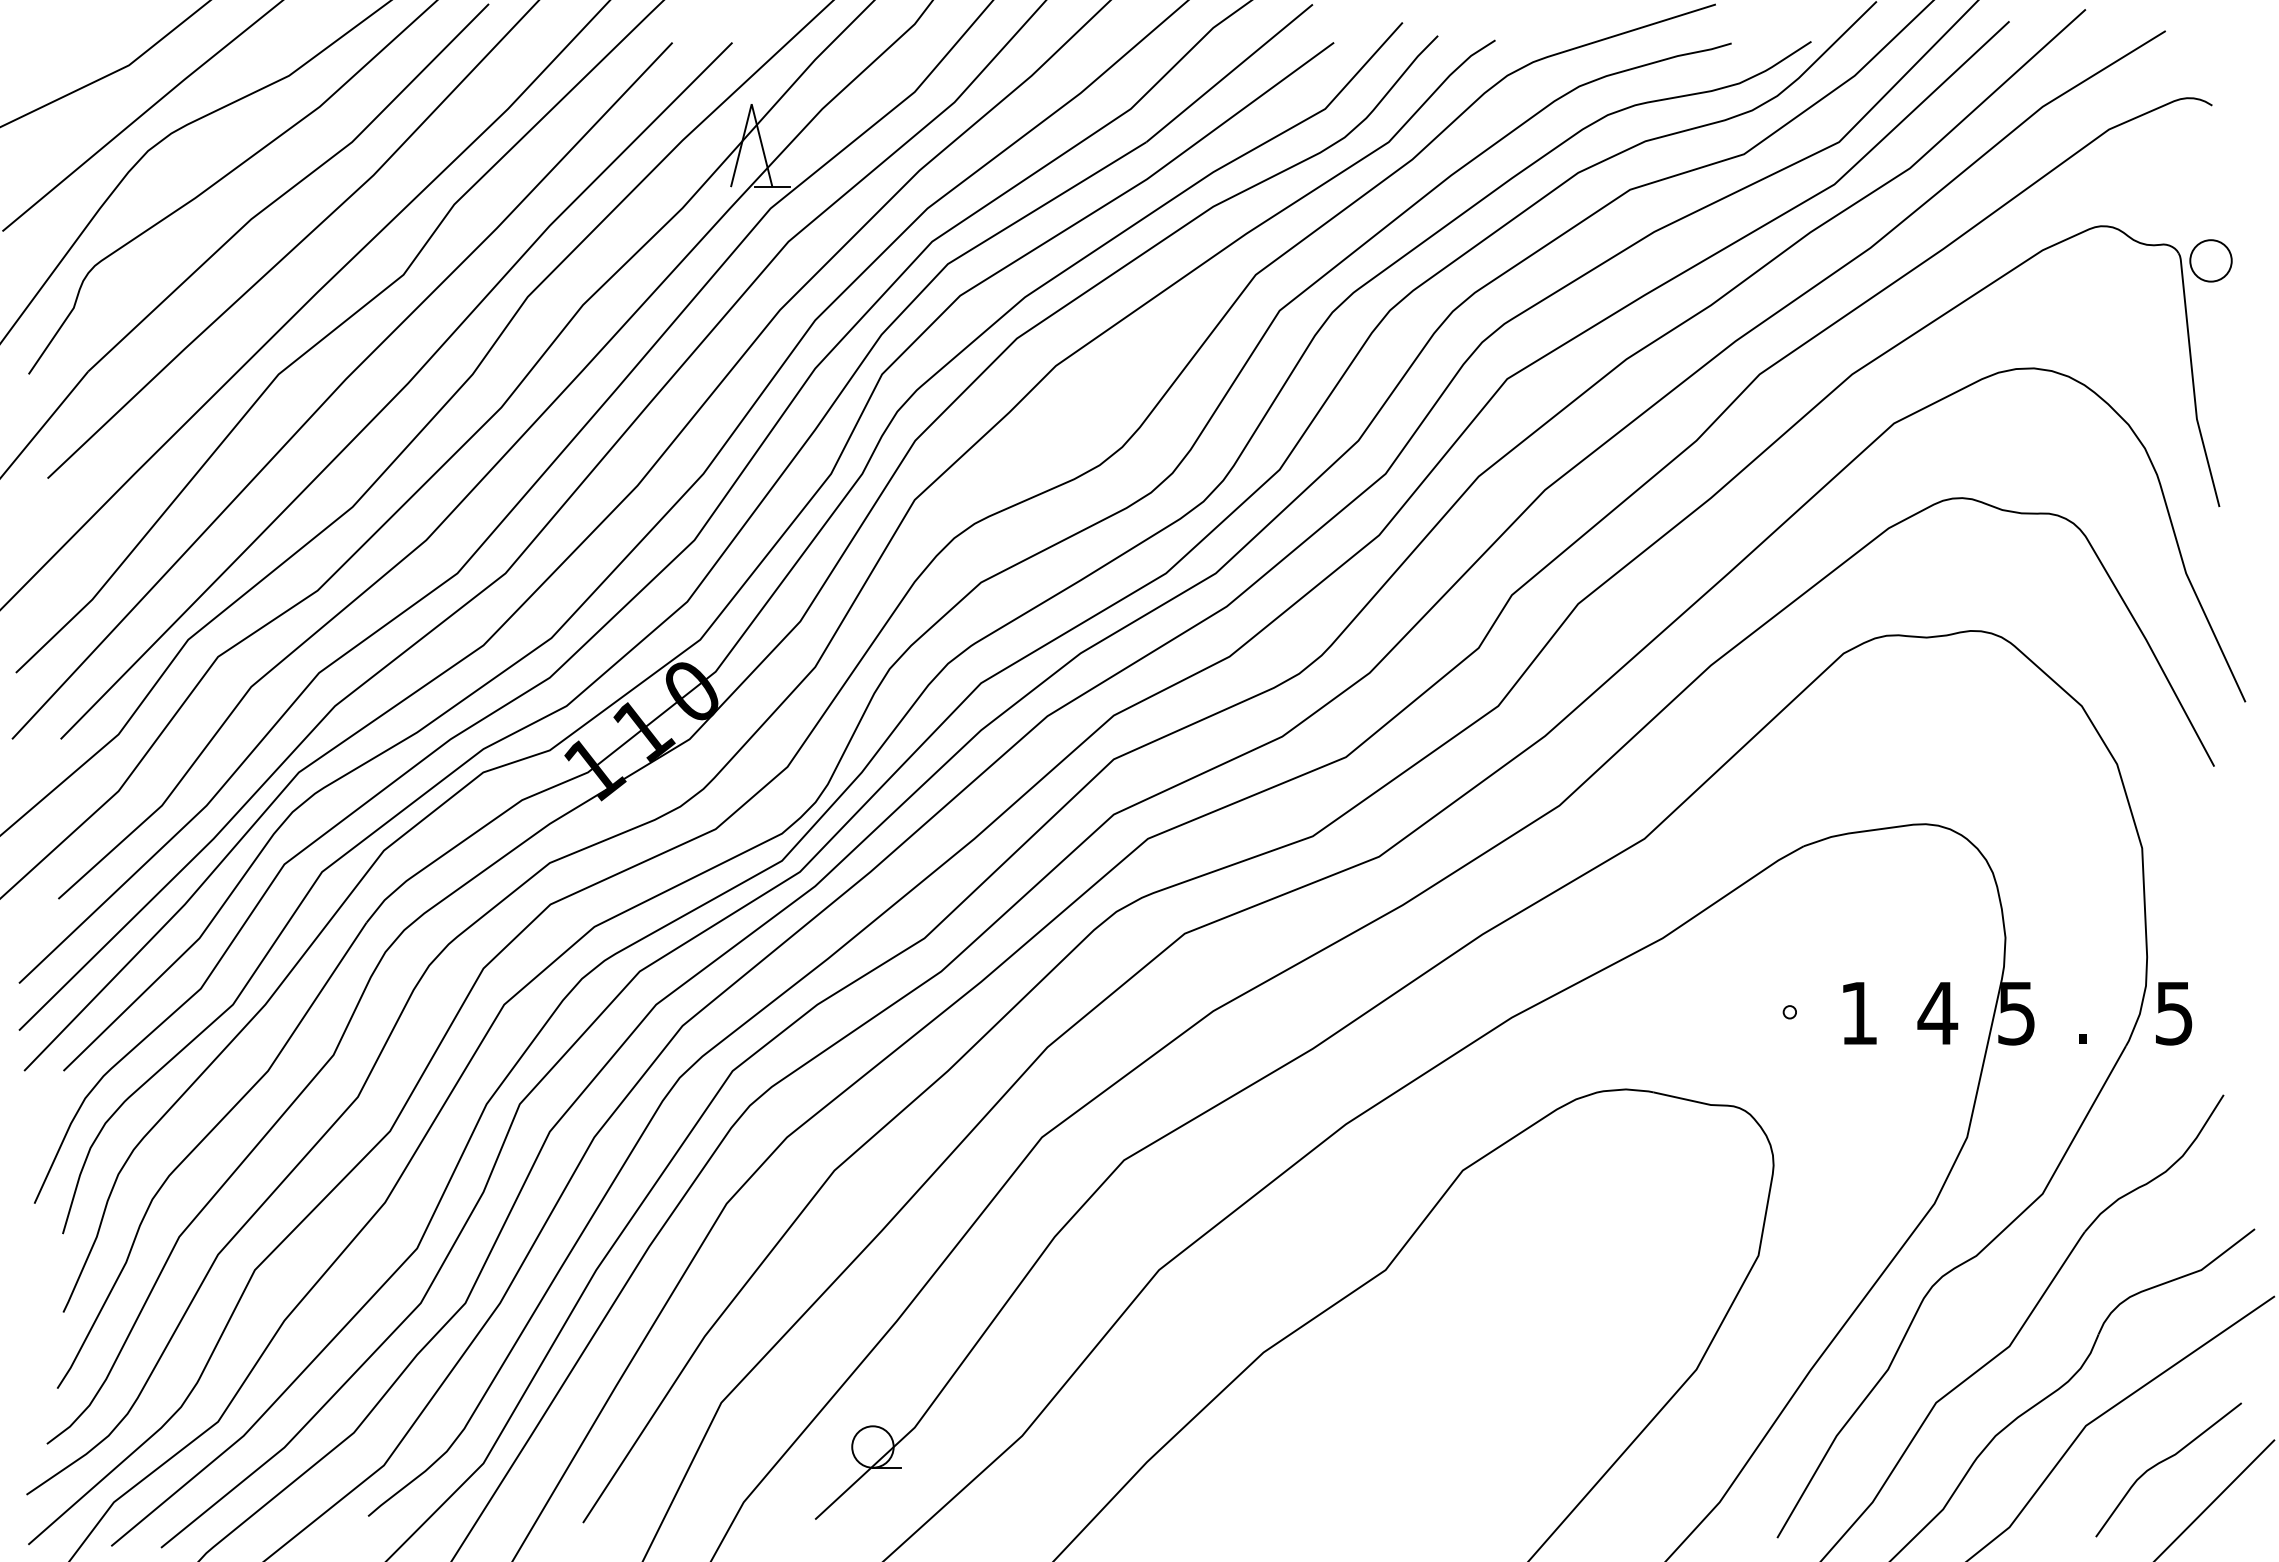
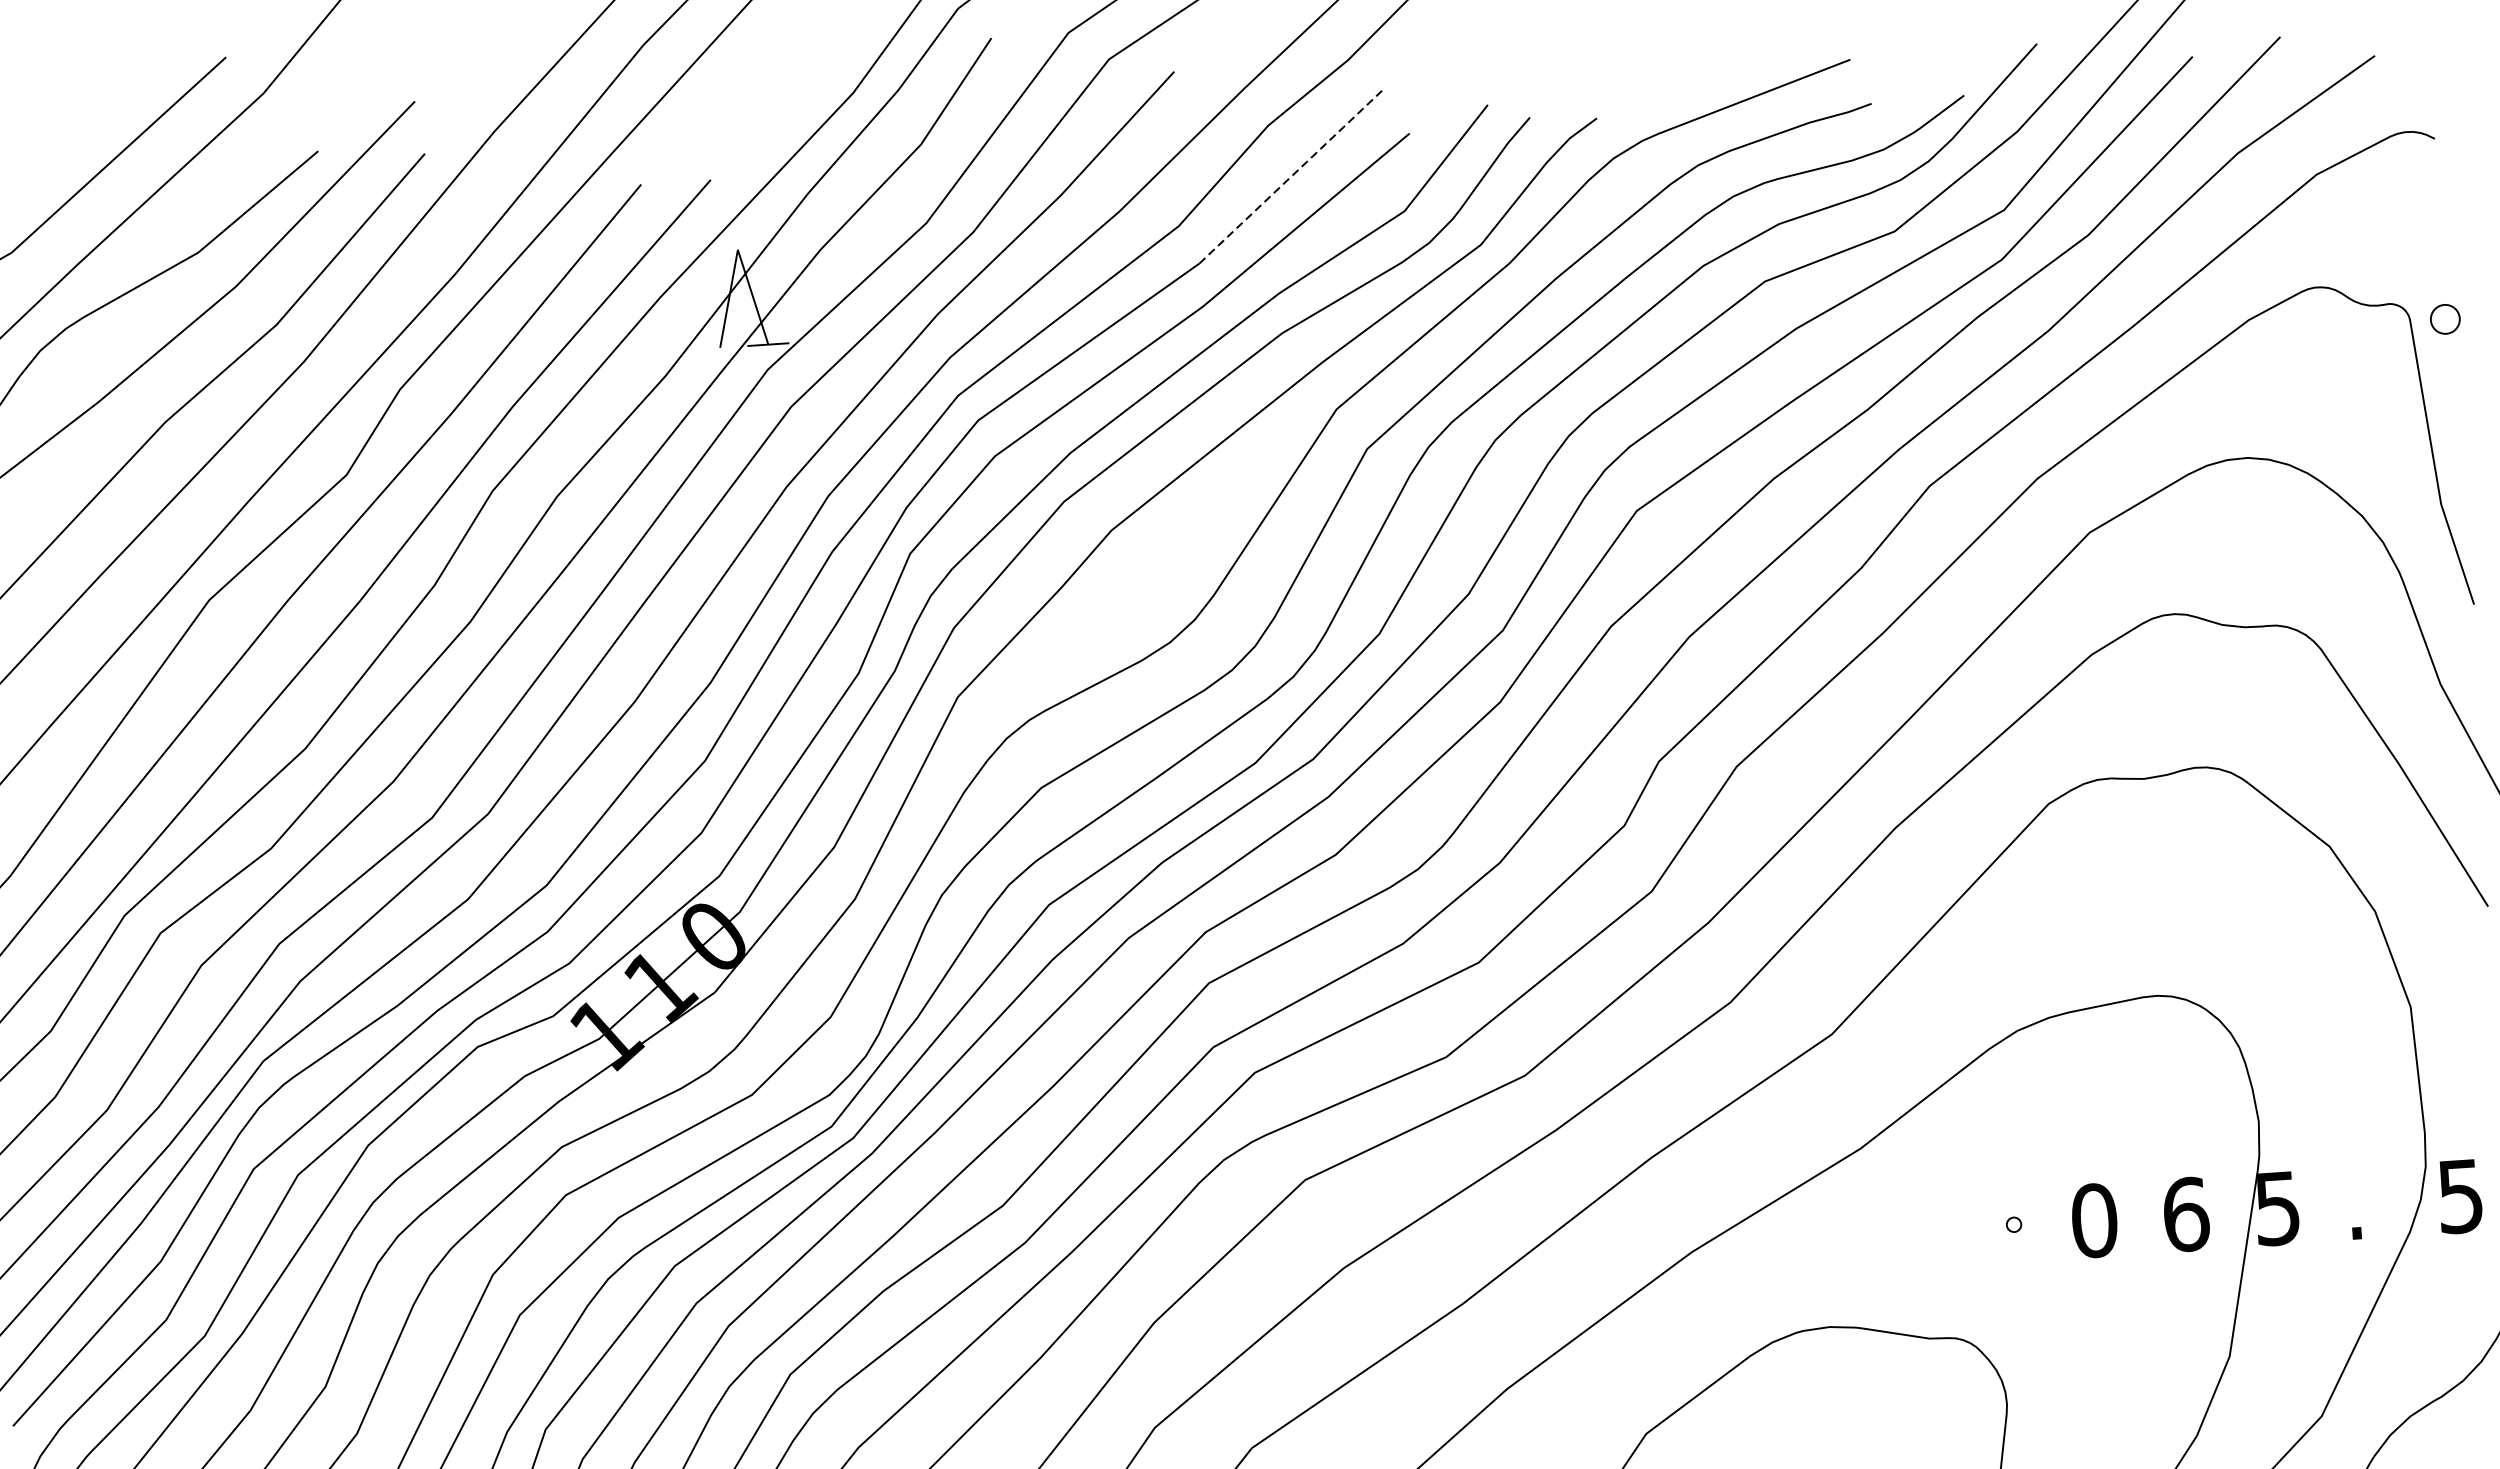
line: (1229, 73) -> (1290, 177), solid -> dashed
circle: (2210, 260) -> (2444, 318), size x0.6
text: (1859, 1013) -> (2095, 1220), 1 -> 0
text: (1937, 1013) -> (2185, 1214), 4 -> 6

